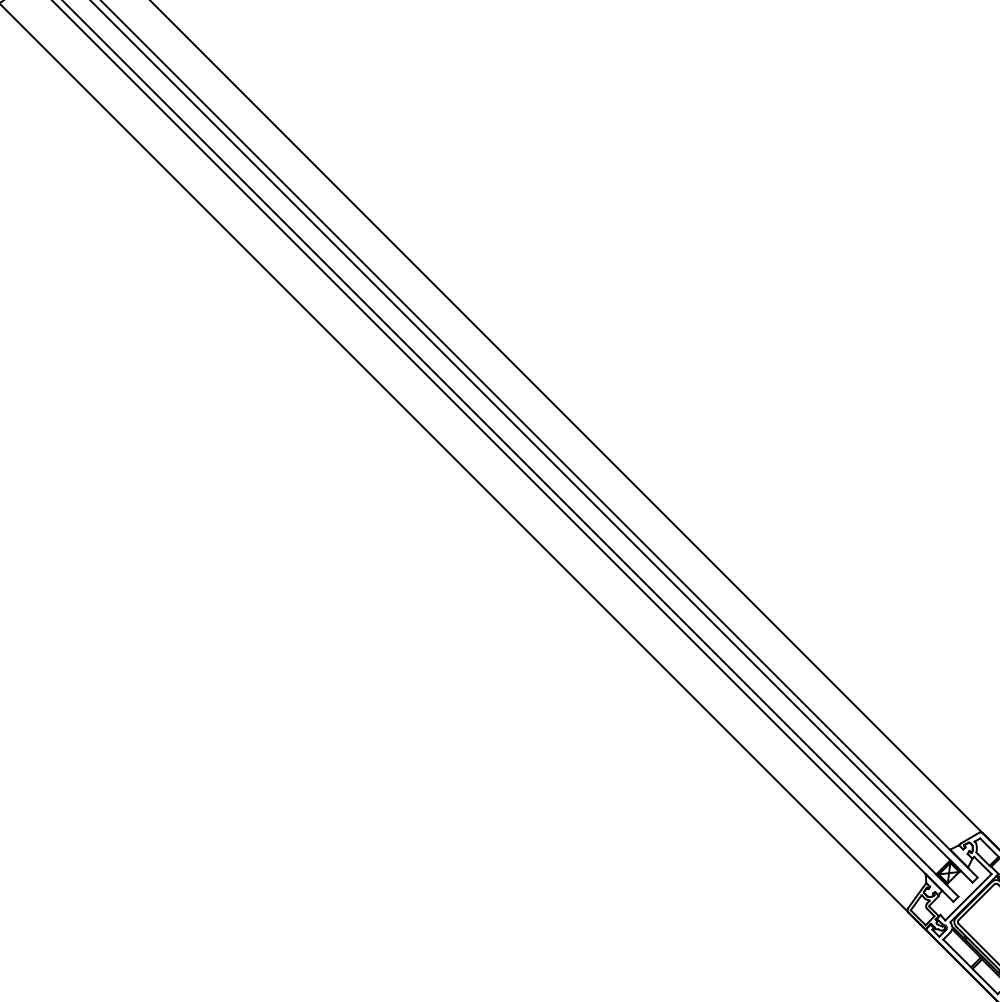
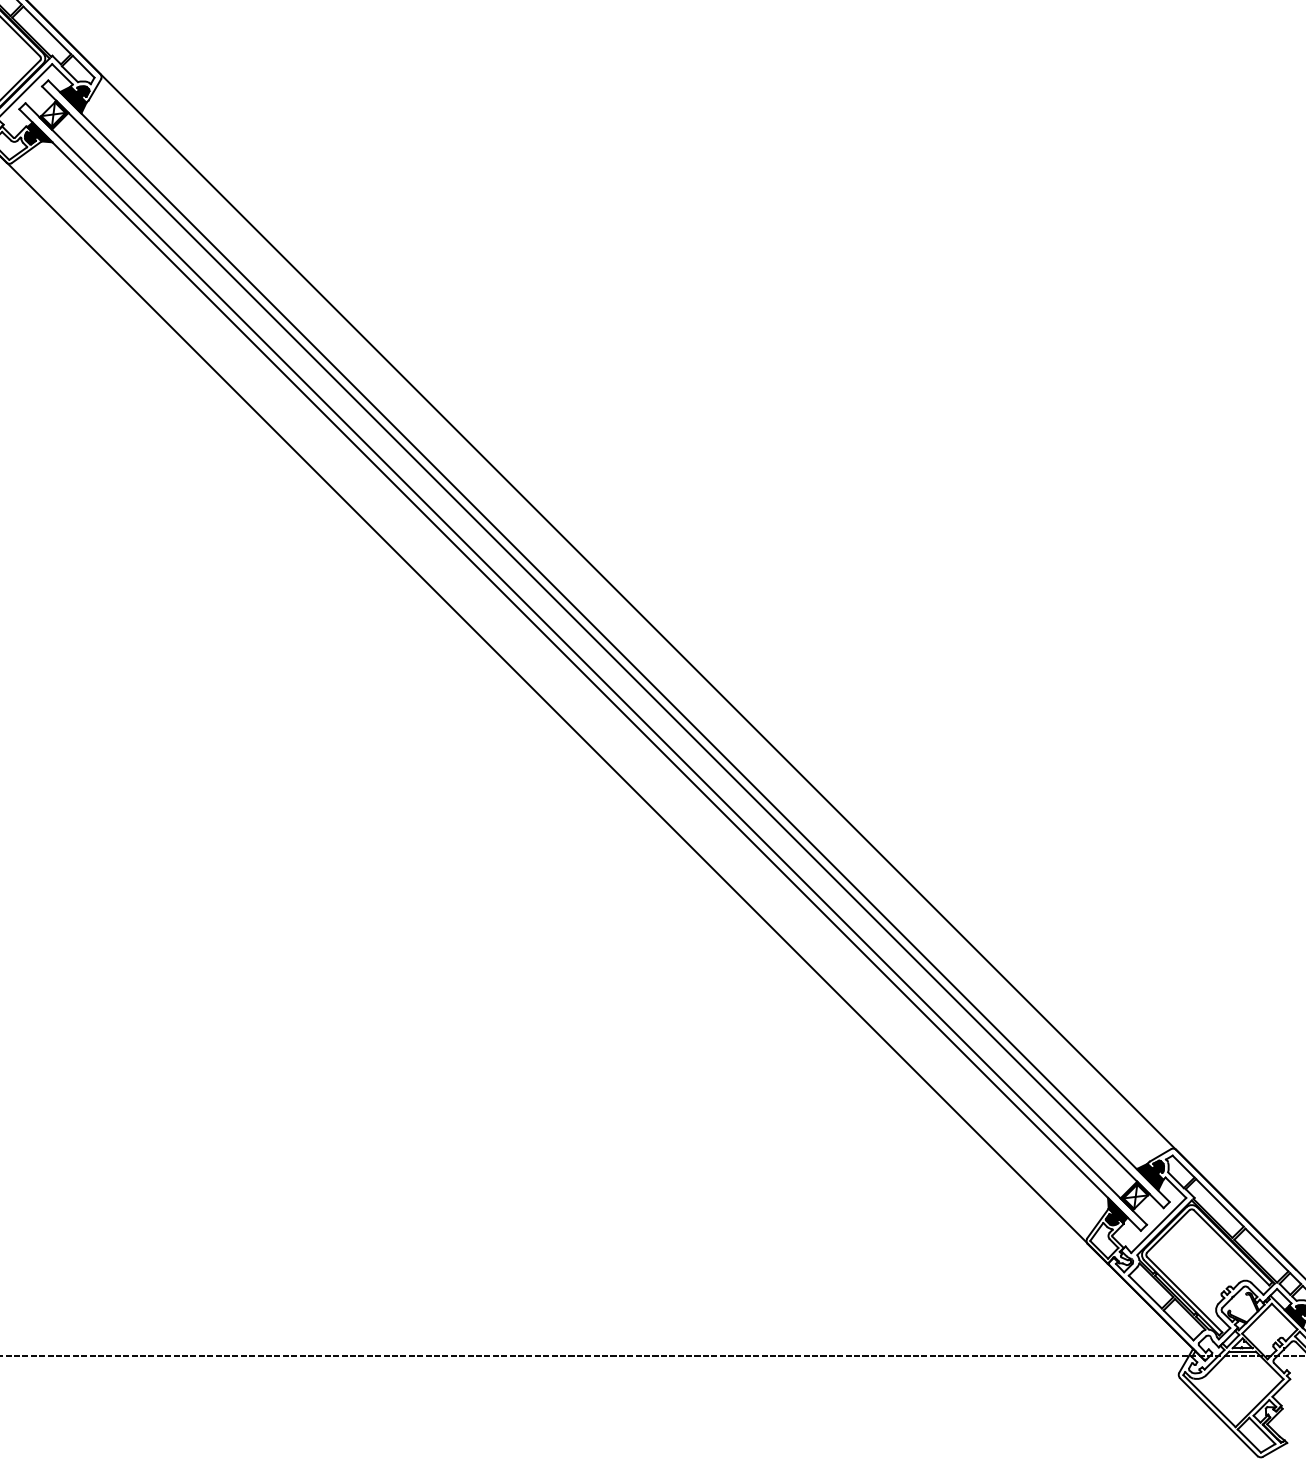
fill: (961, 855) -> (1150, 1175), added
fill: (932, 885) -> (1116, 1211), added

